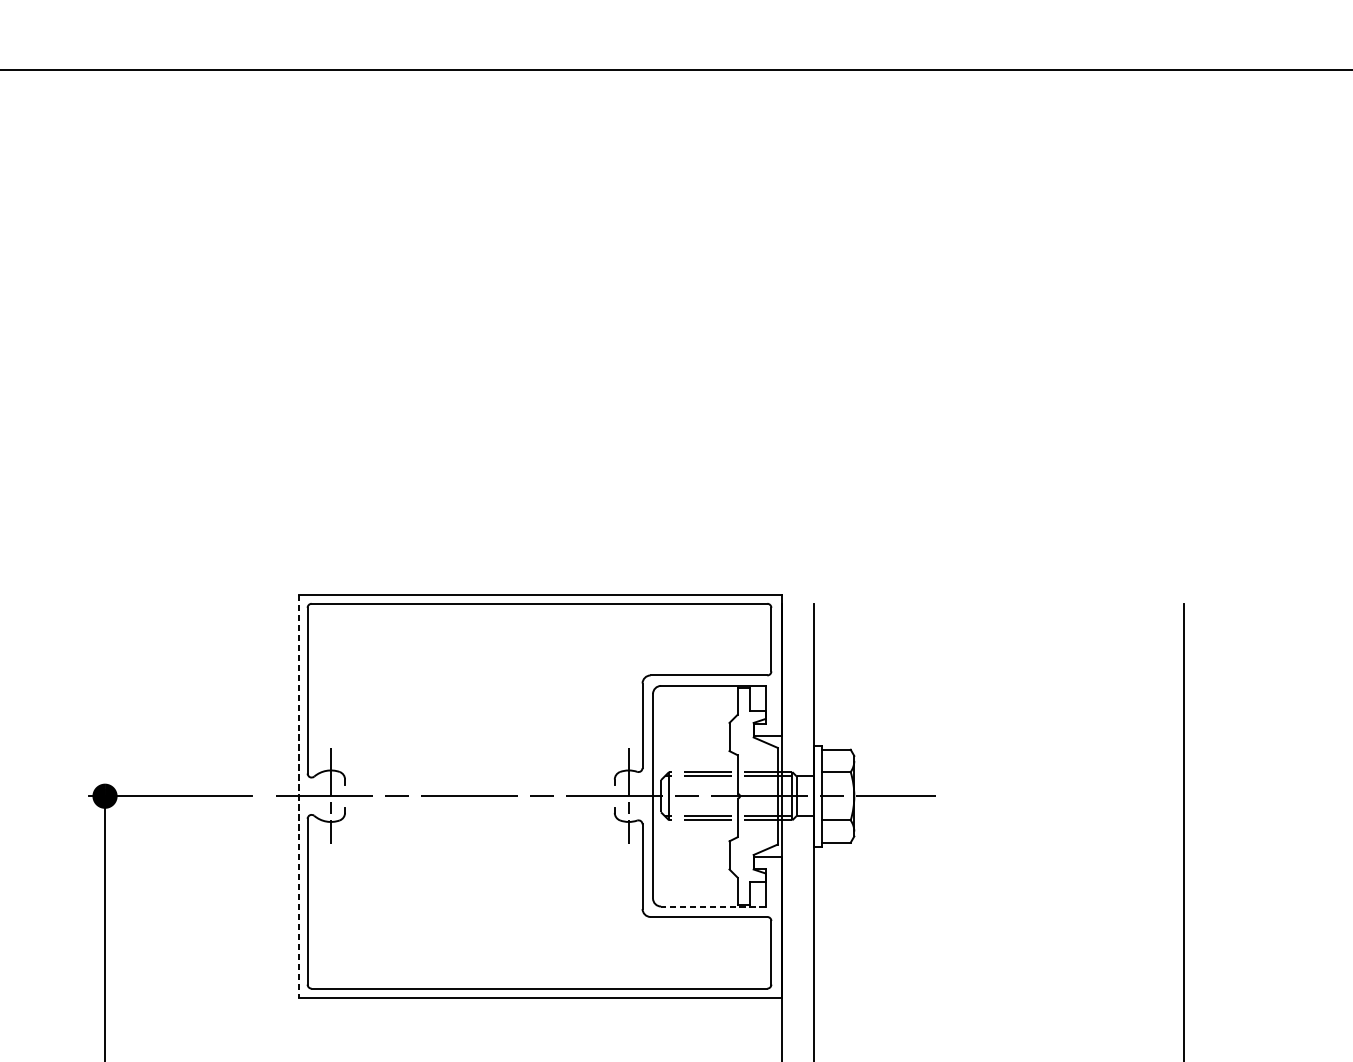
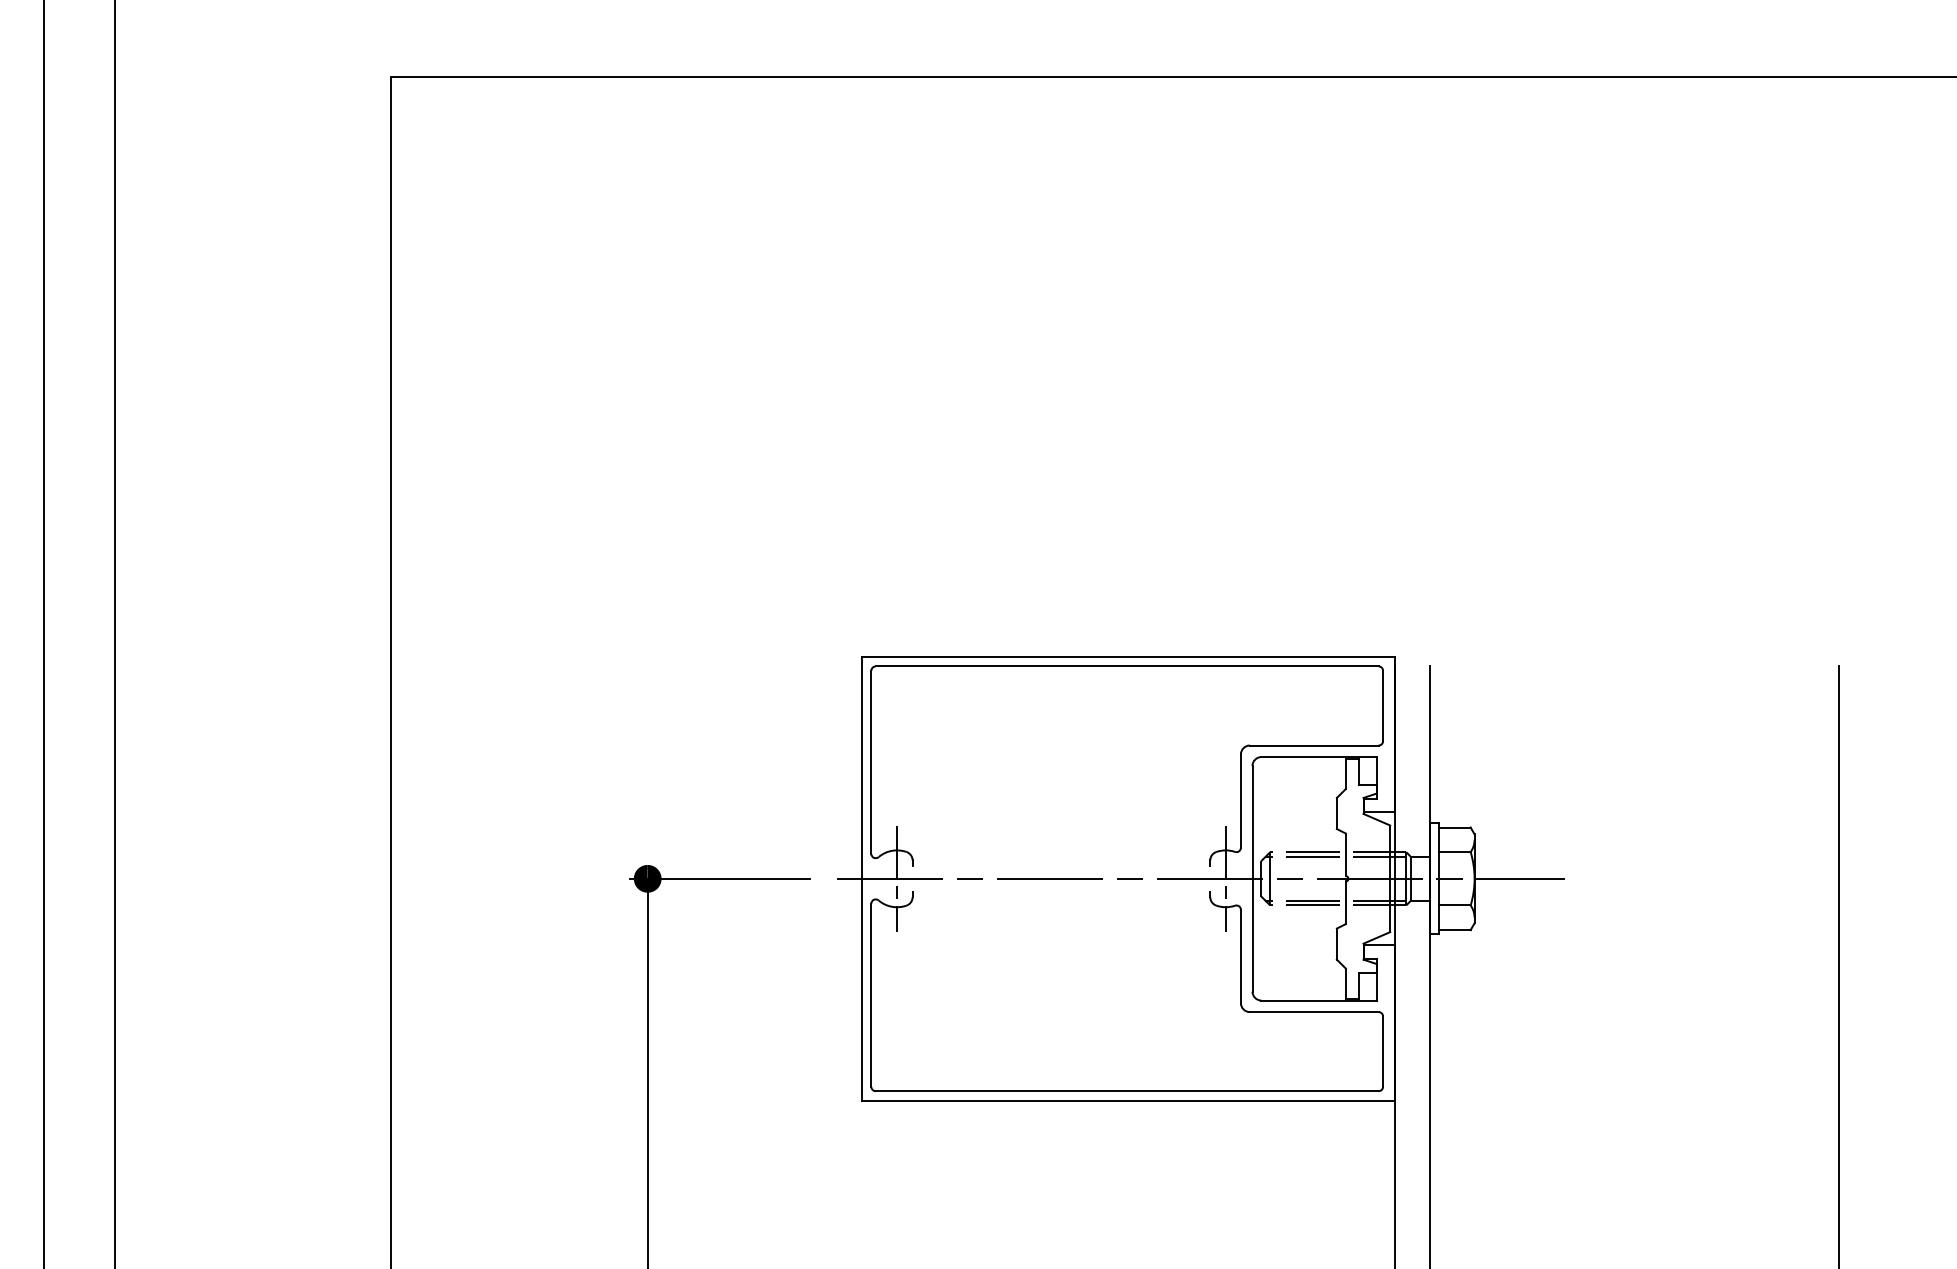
line: (298, 796) -> (861, 879), dashed -> solid
line: (713, 906) -> (1319, 1000), dashed -> solid

